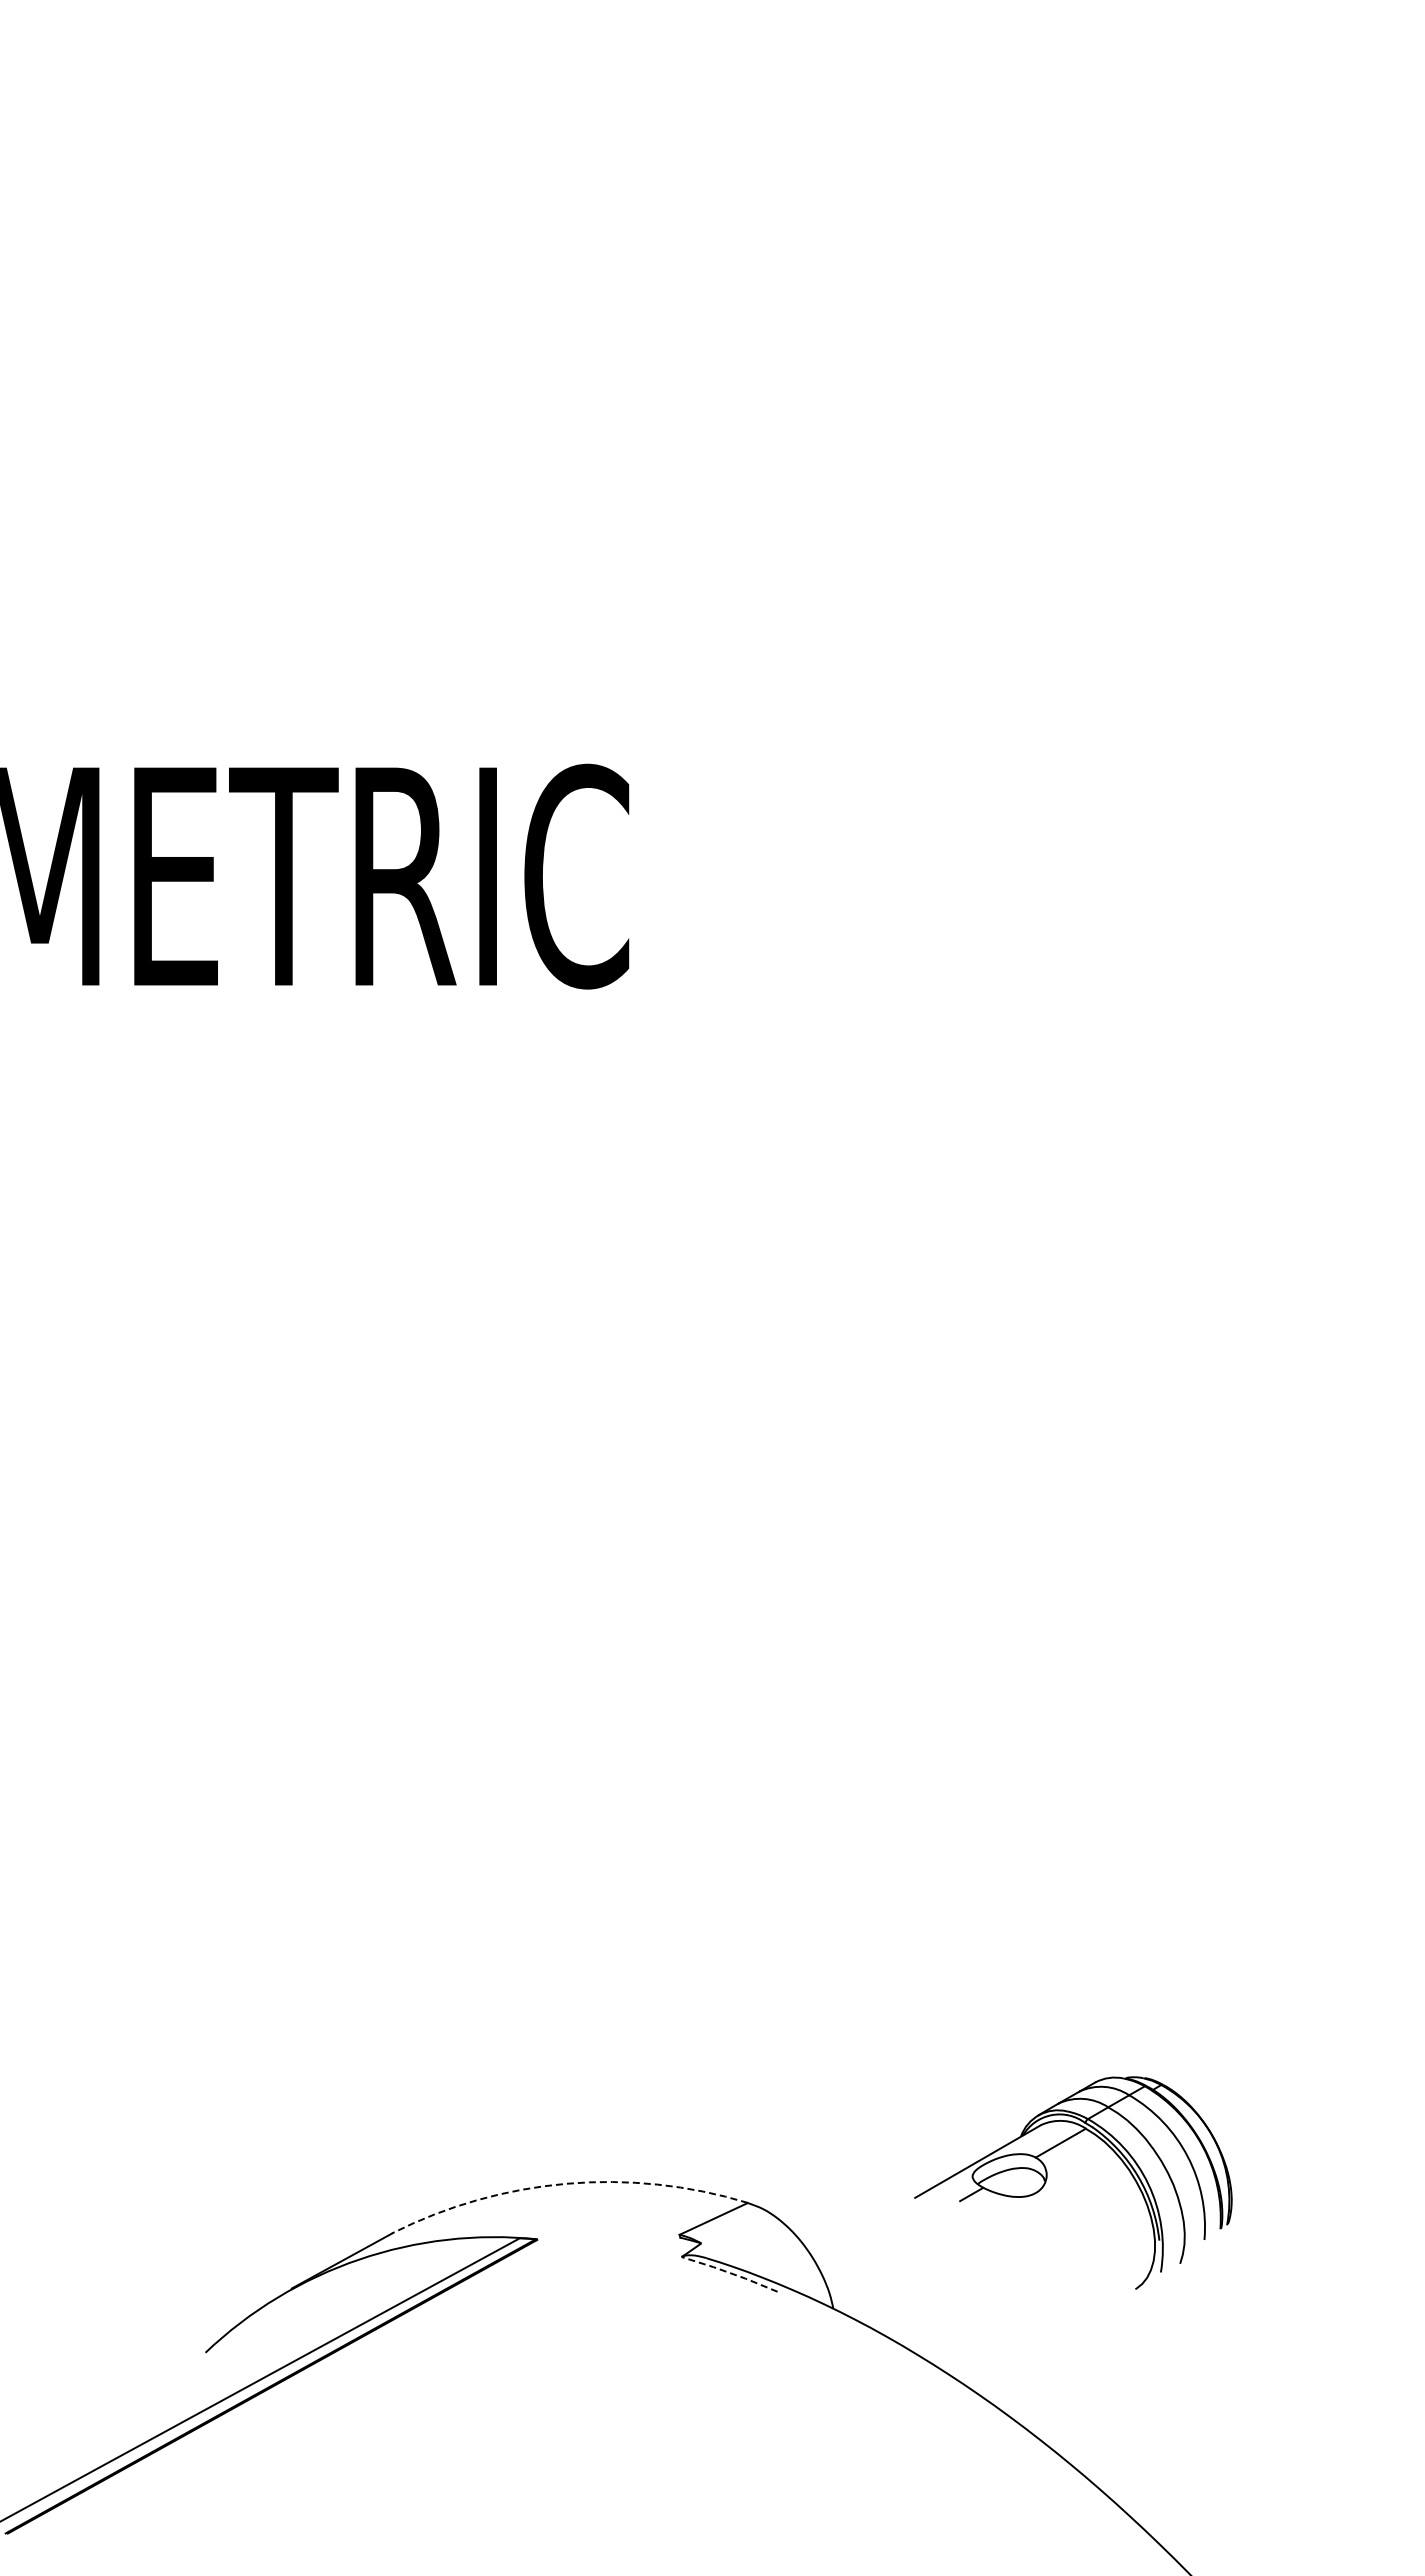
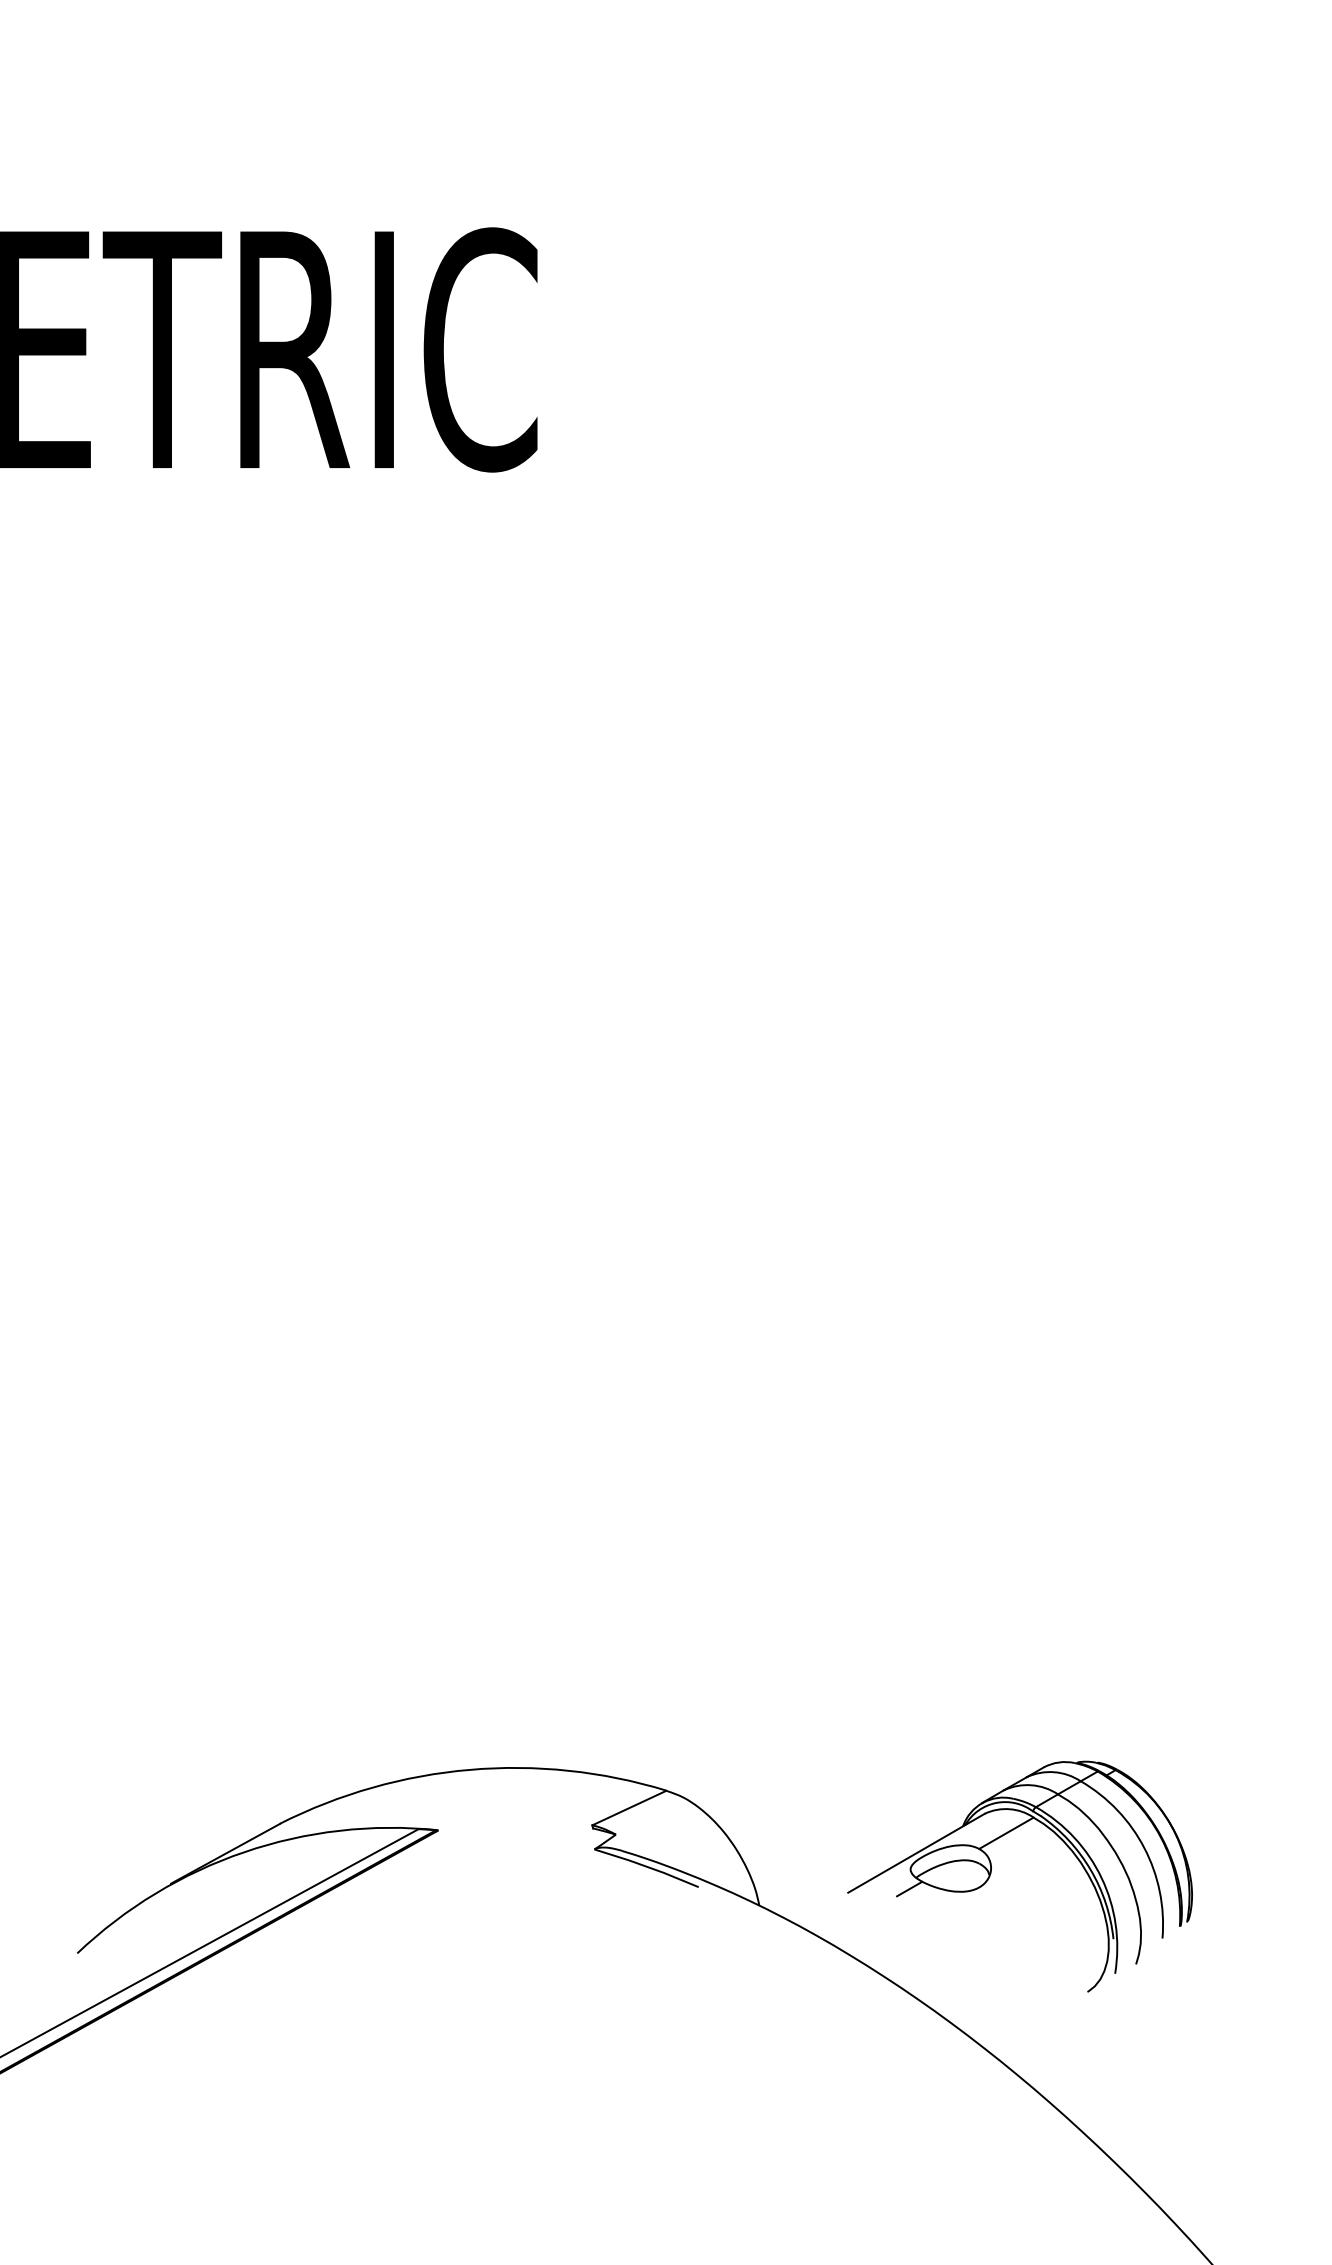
part: (1047, 2178) -> (991, 1871), moved
arc: (566, 2183) -> (469, 1769), dashed -> solid
line: (729, 2273) -> (646, 1867), dashed -> solid

